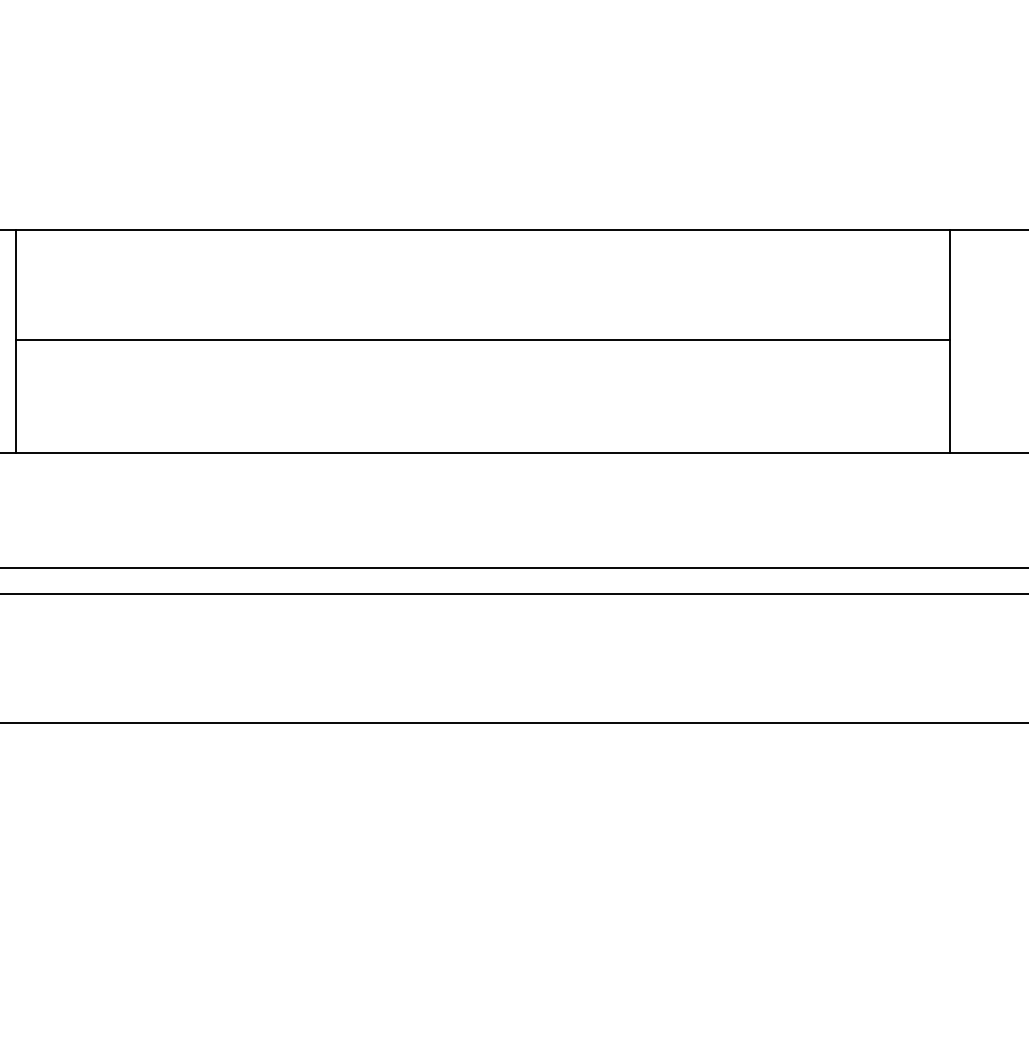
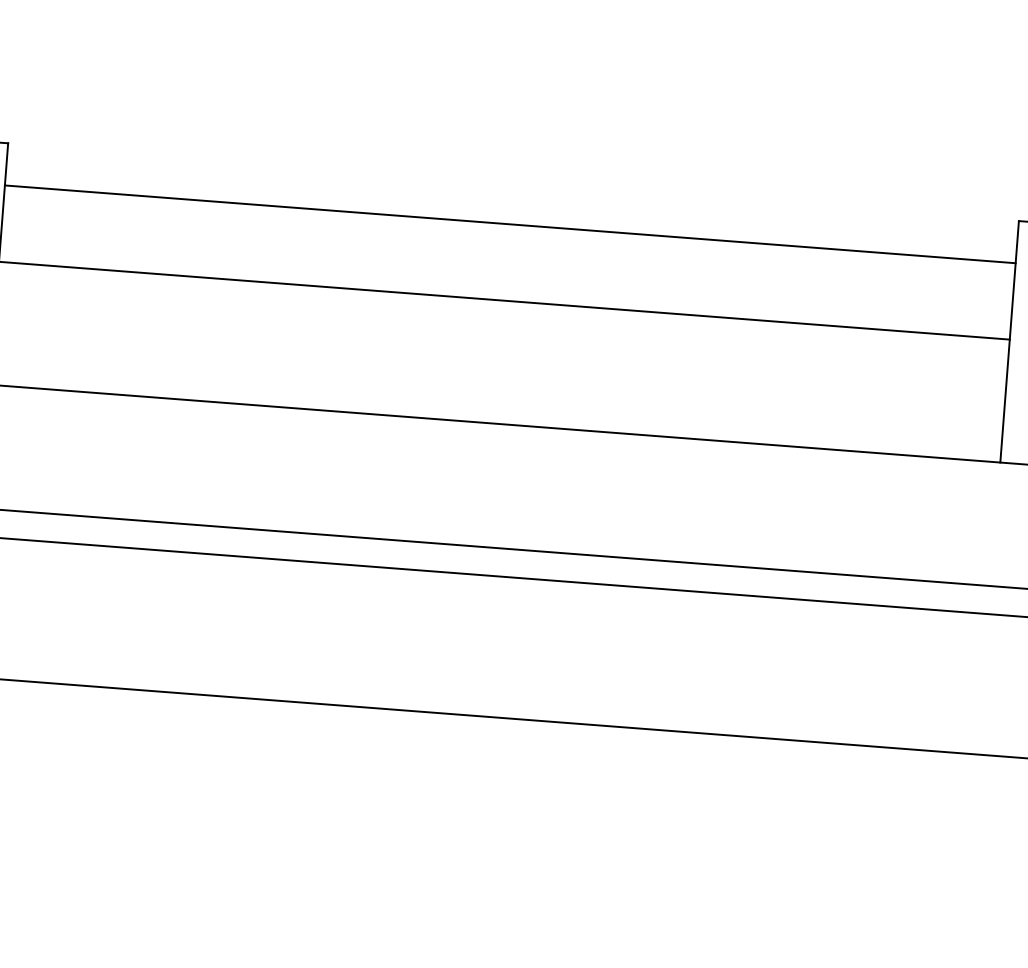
line: (482, 230) -> (510, 224), moved

